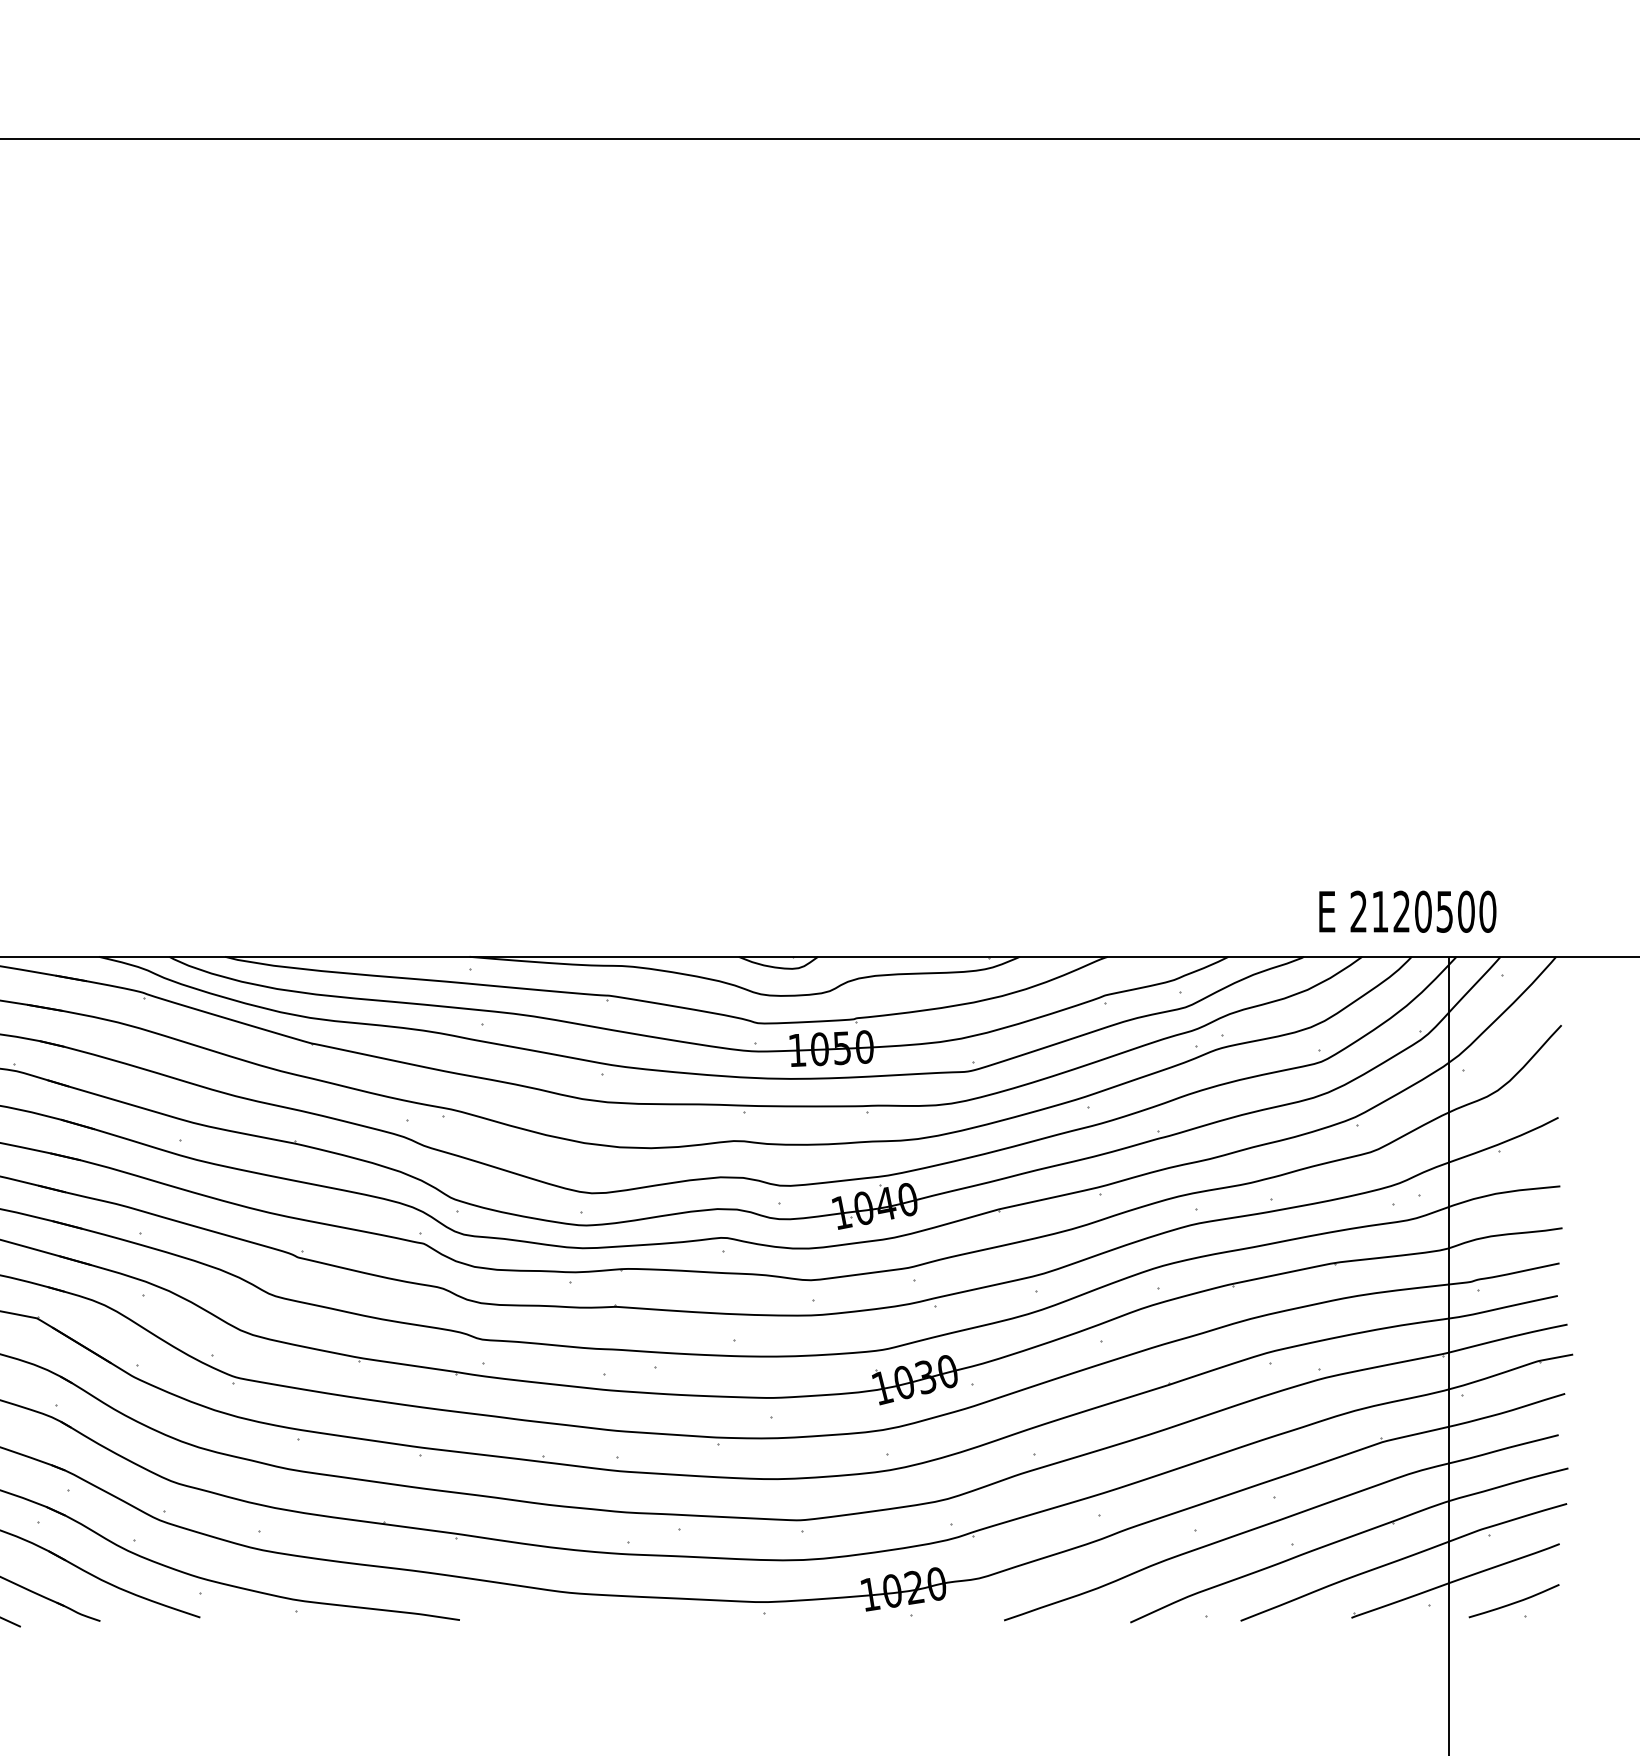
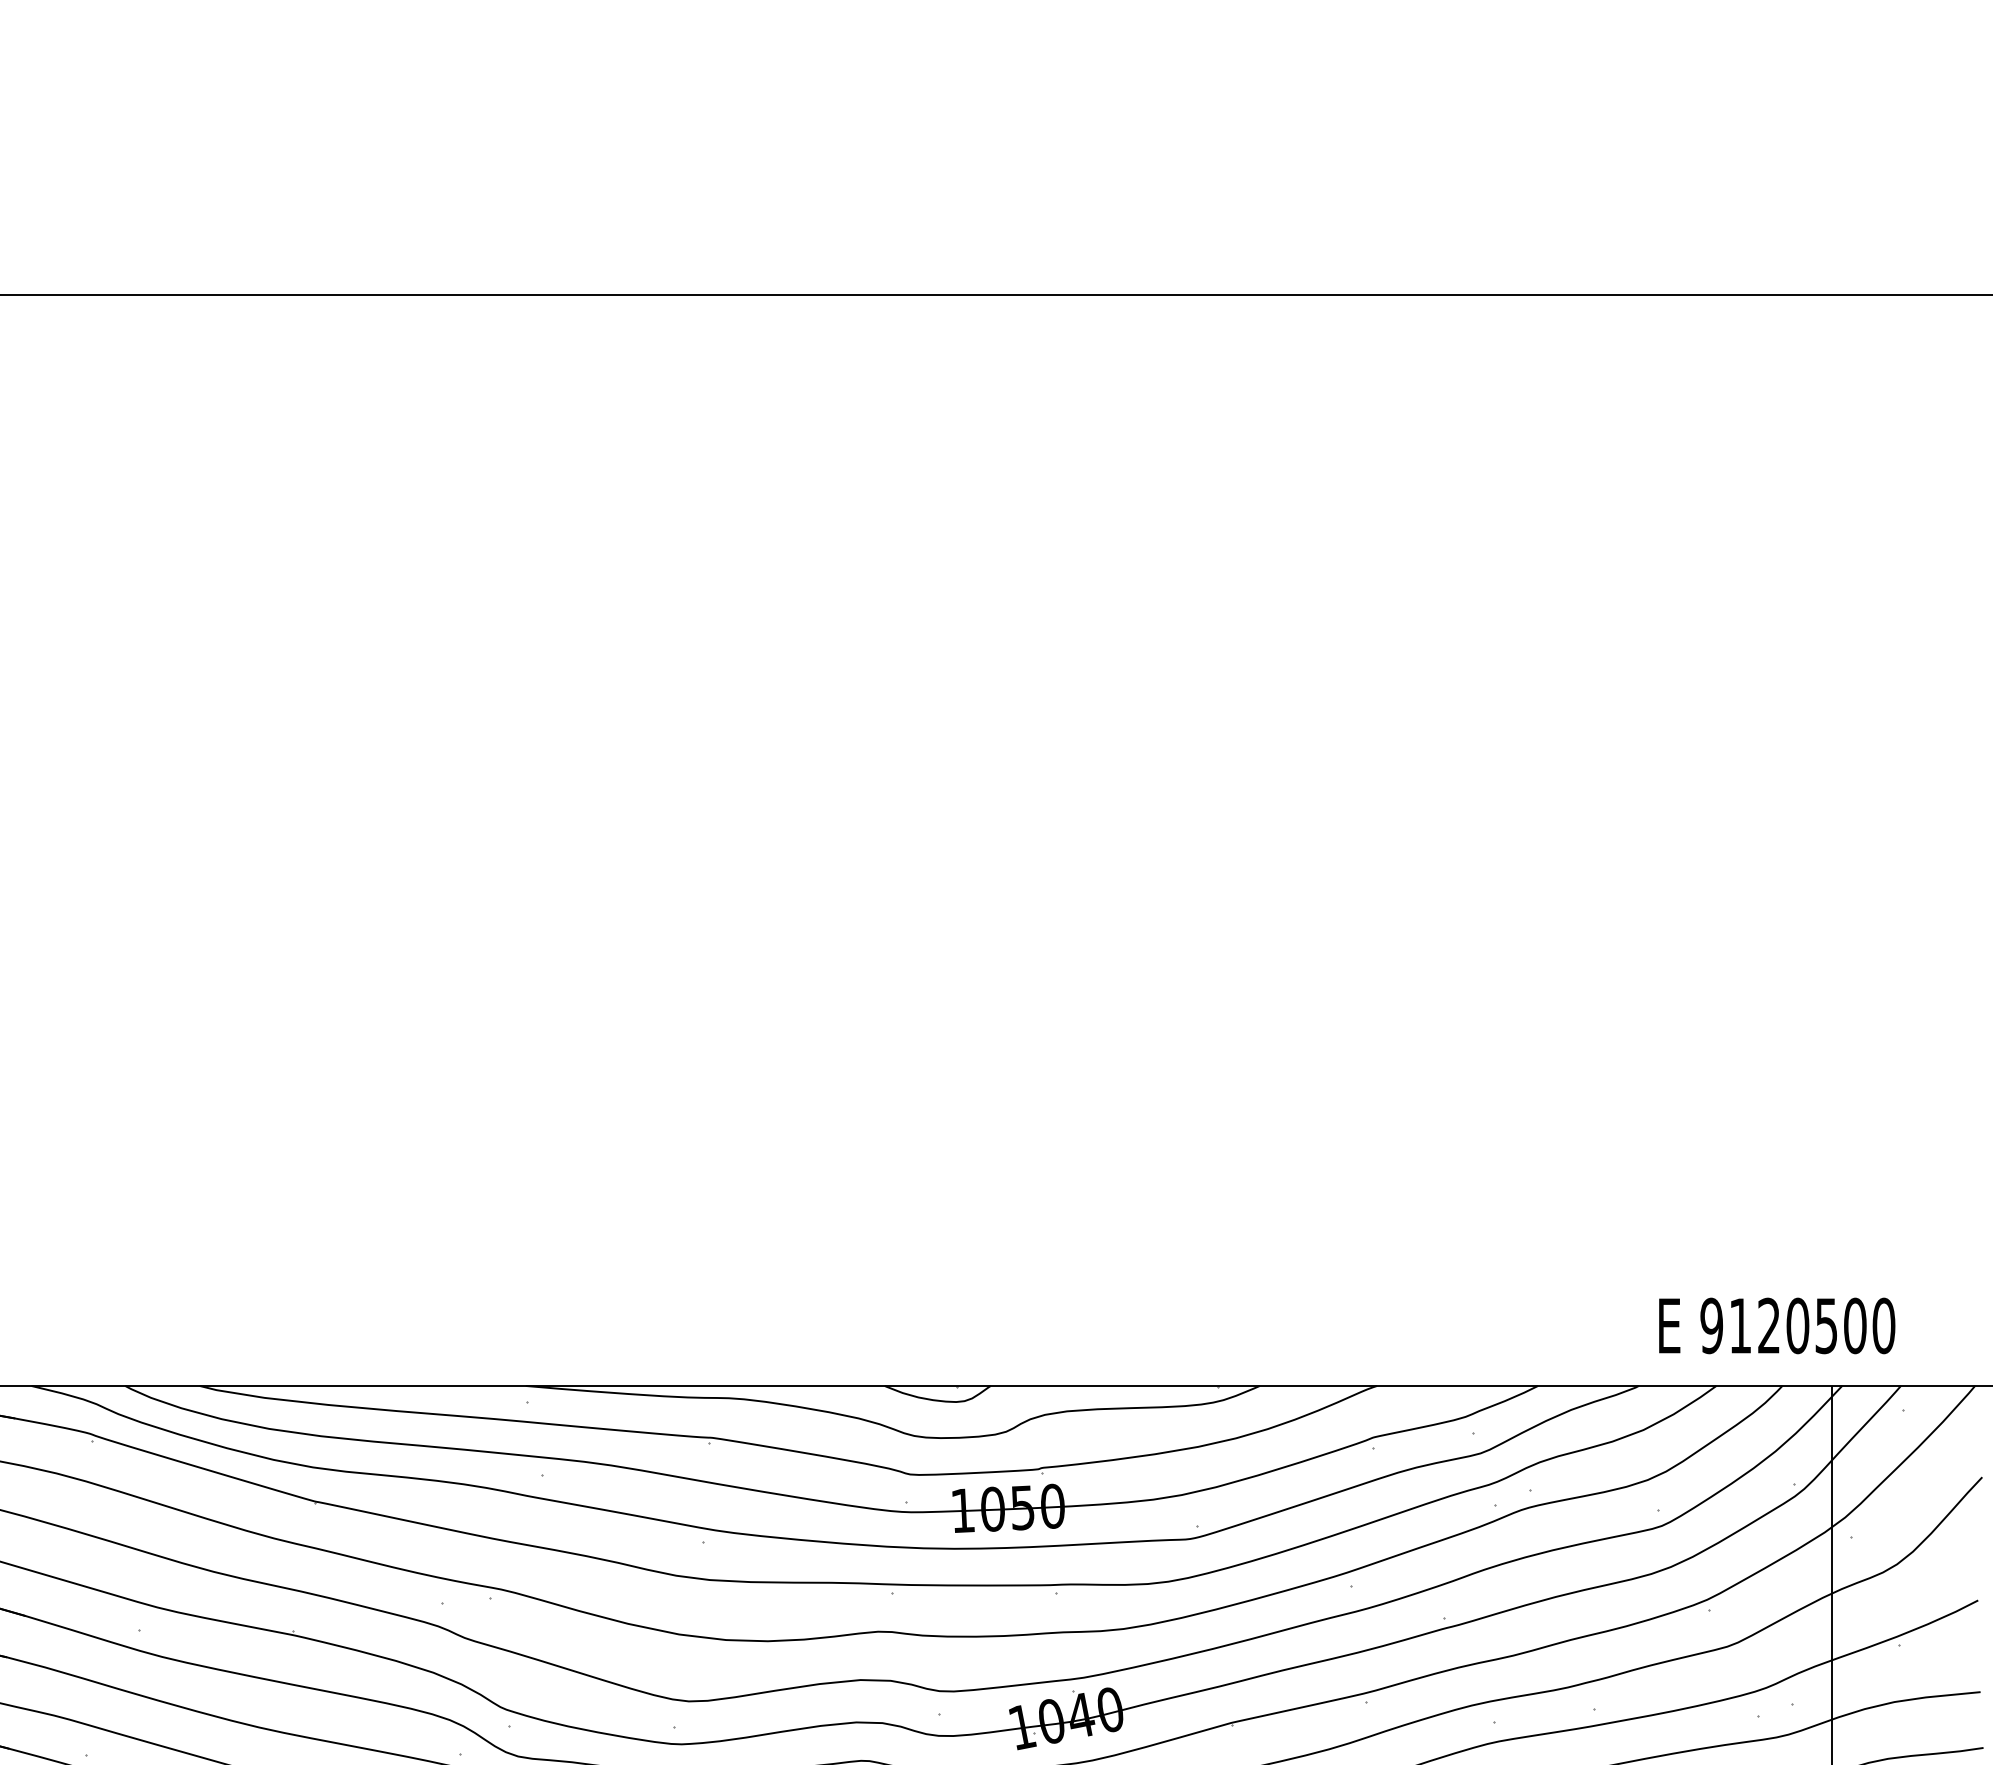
text: (1358, 911) -> (1711, 1325), 2120500 -> 9120500

